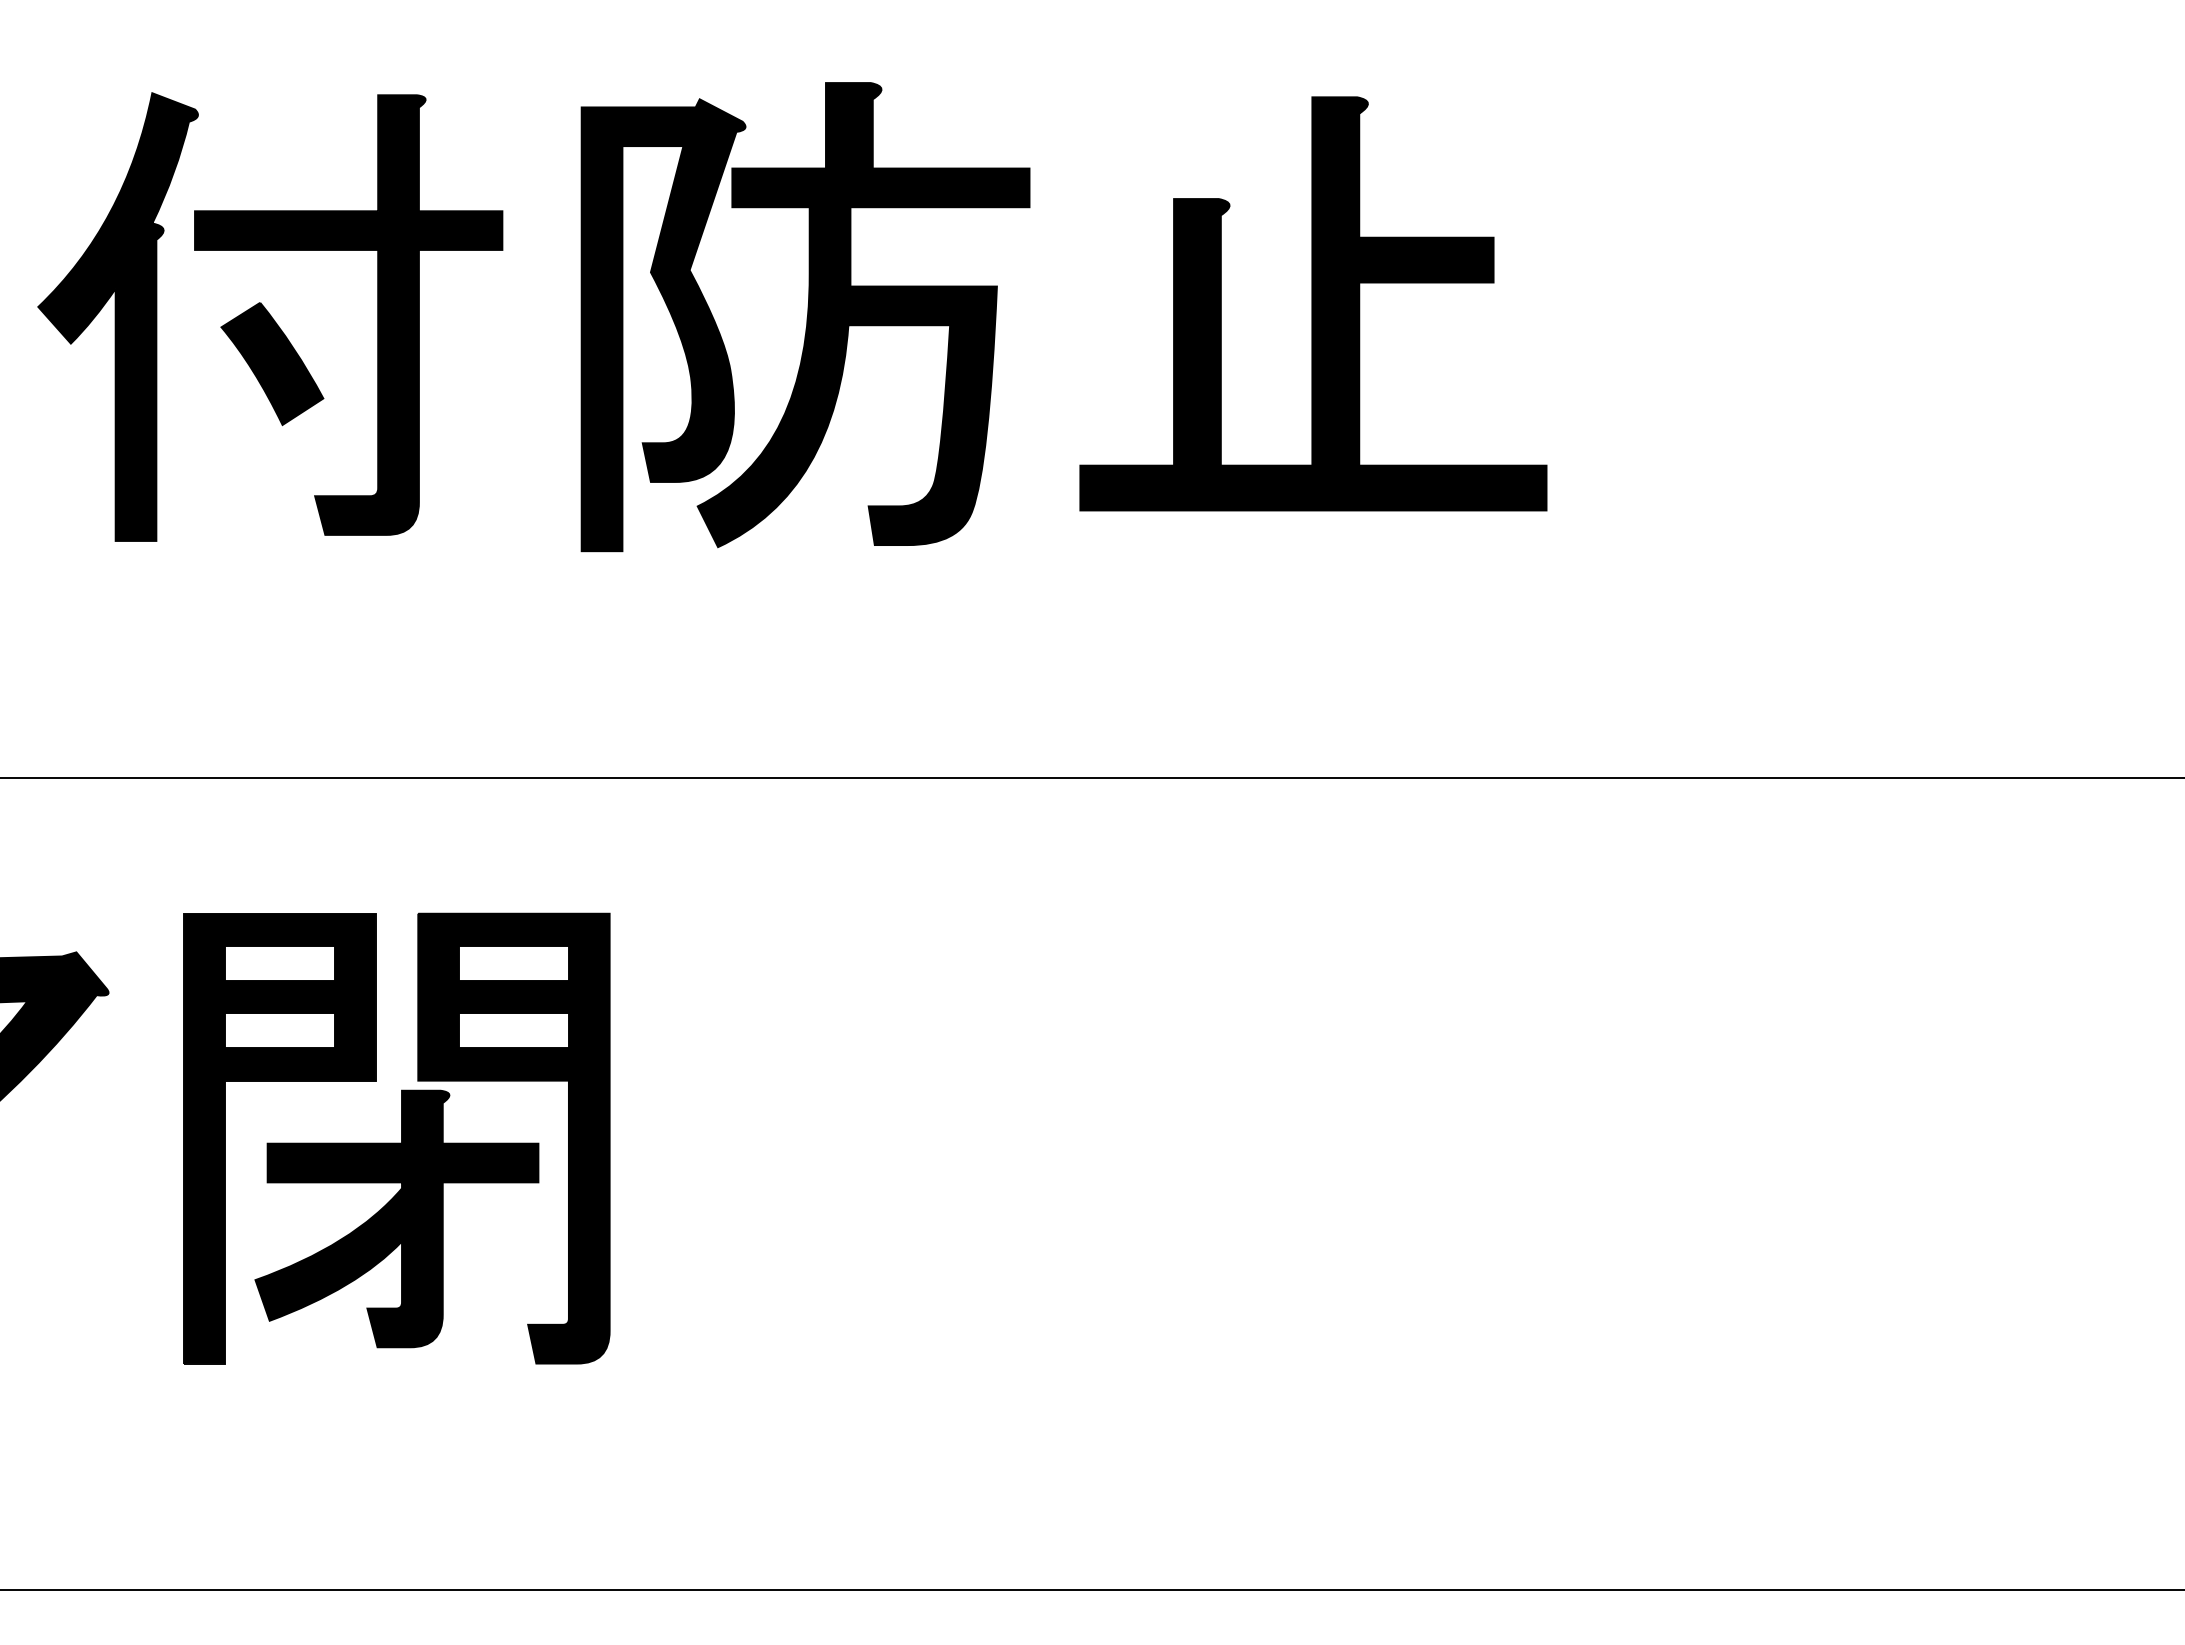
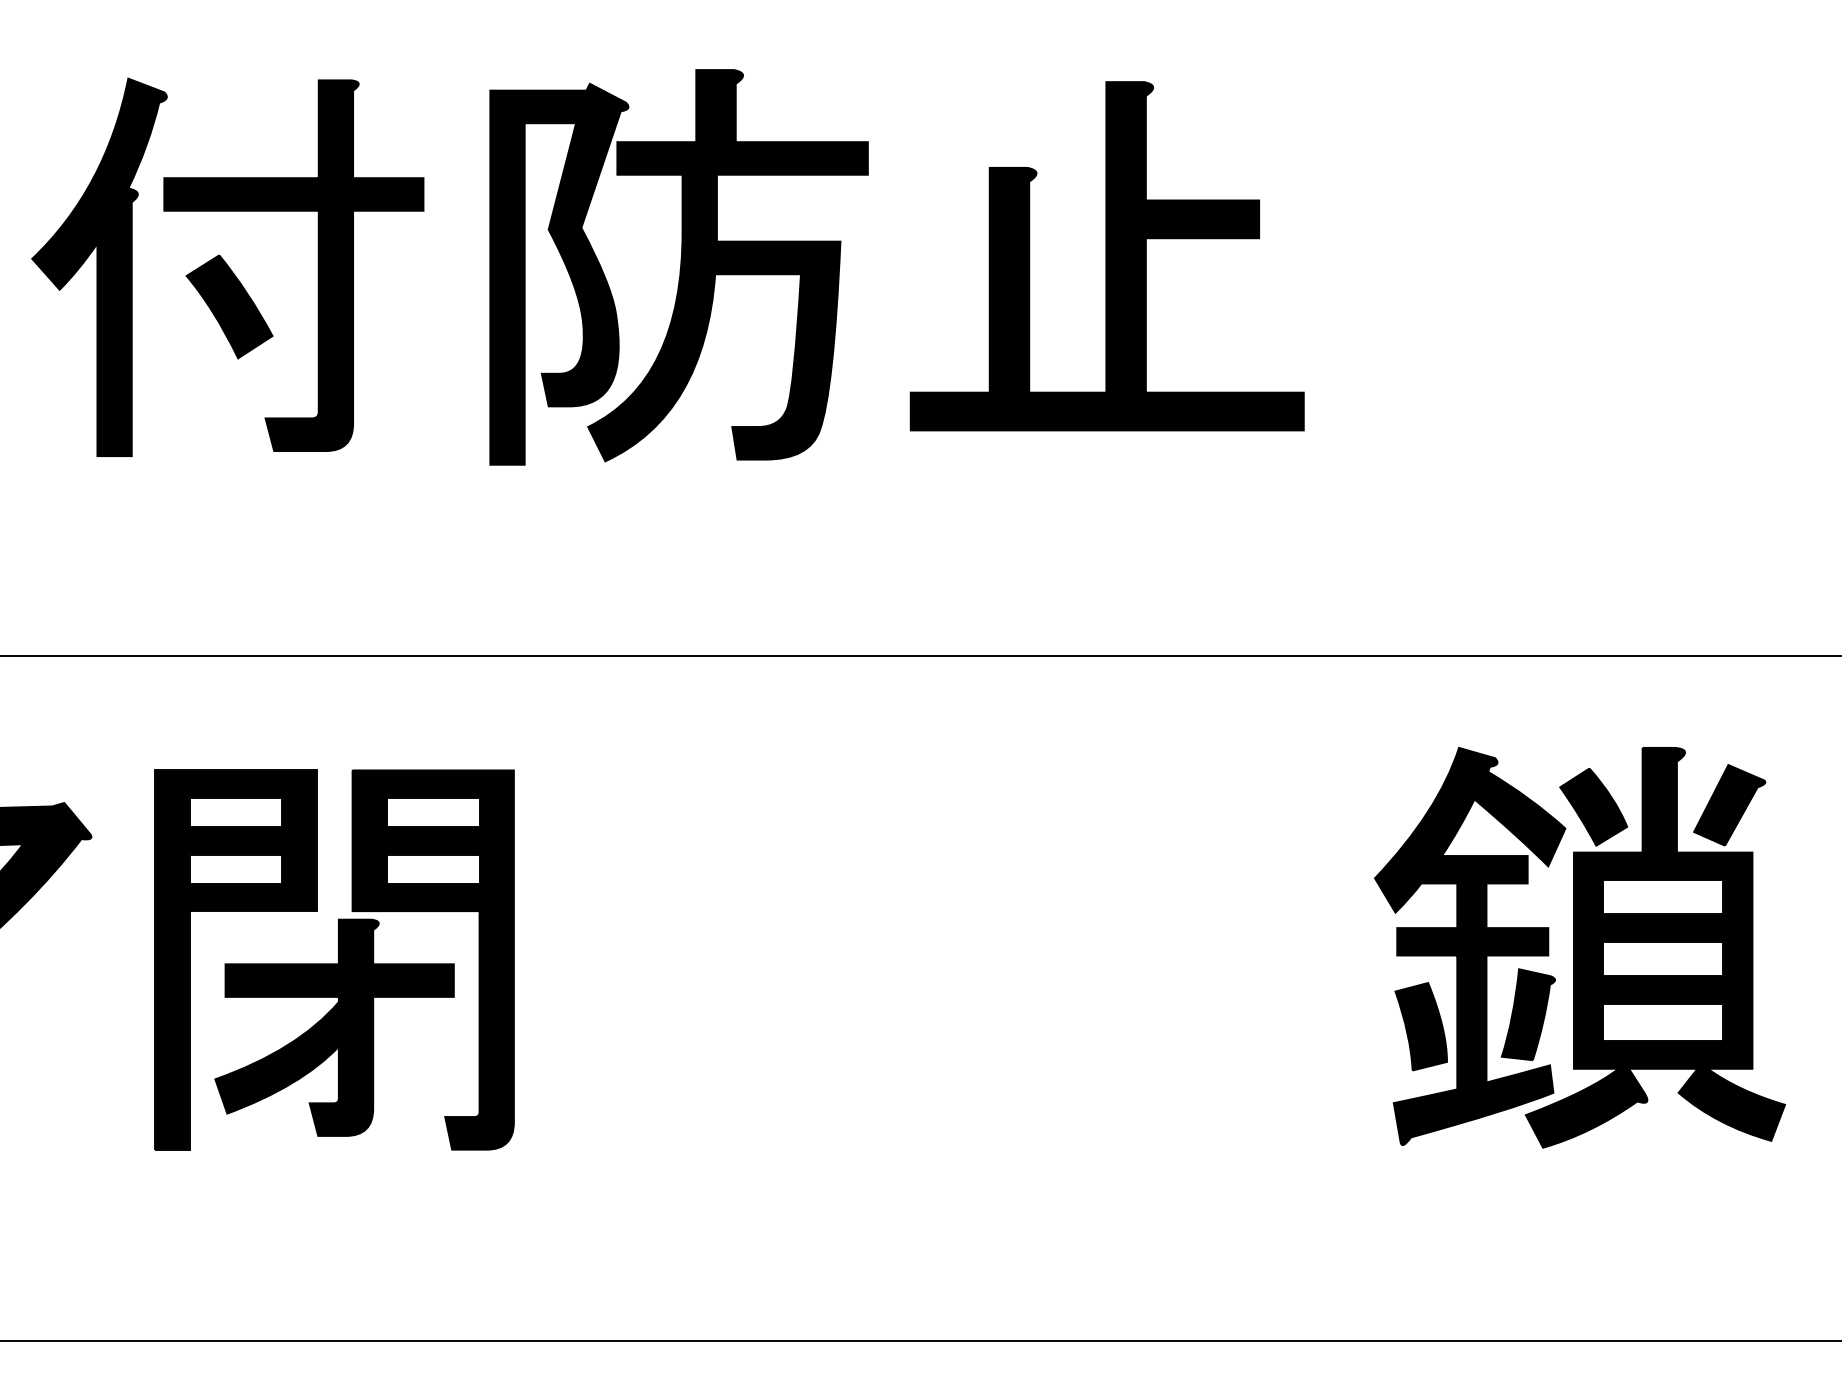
part: (1874, 1124) -> (1580, 948), added

